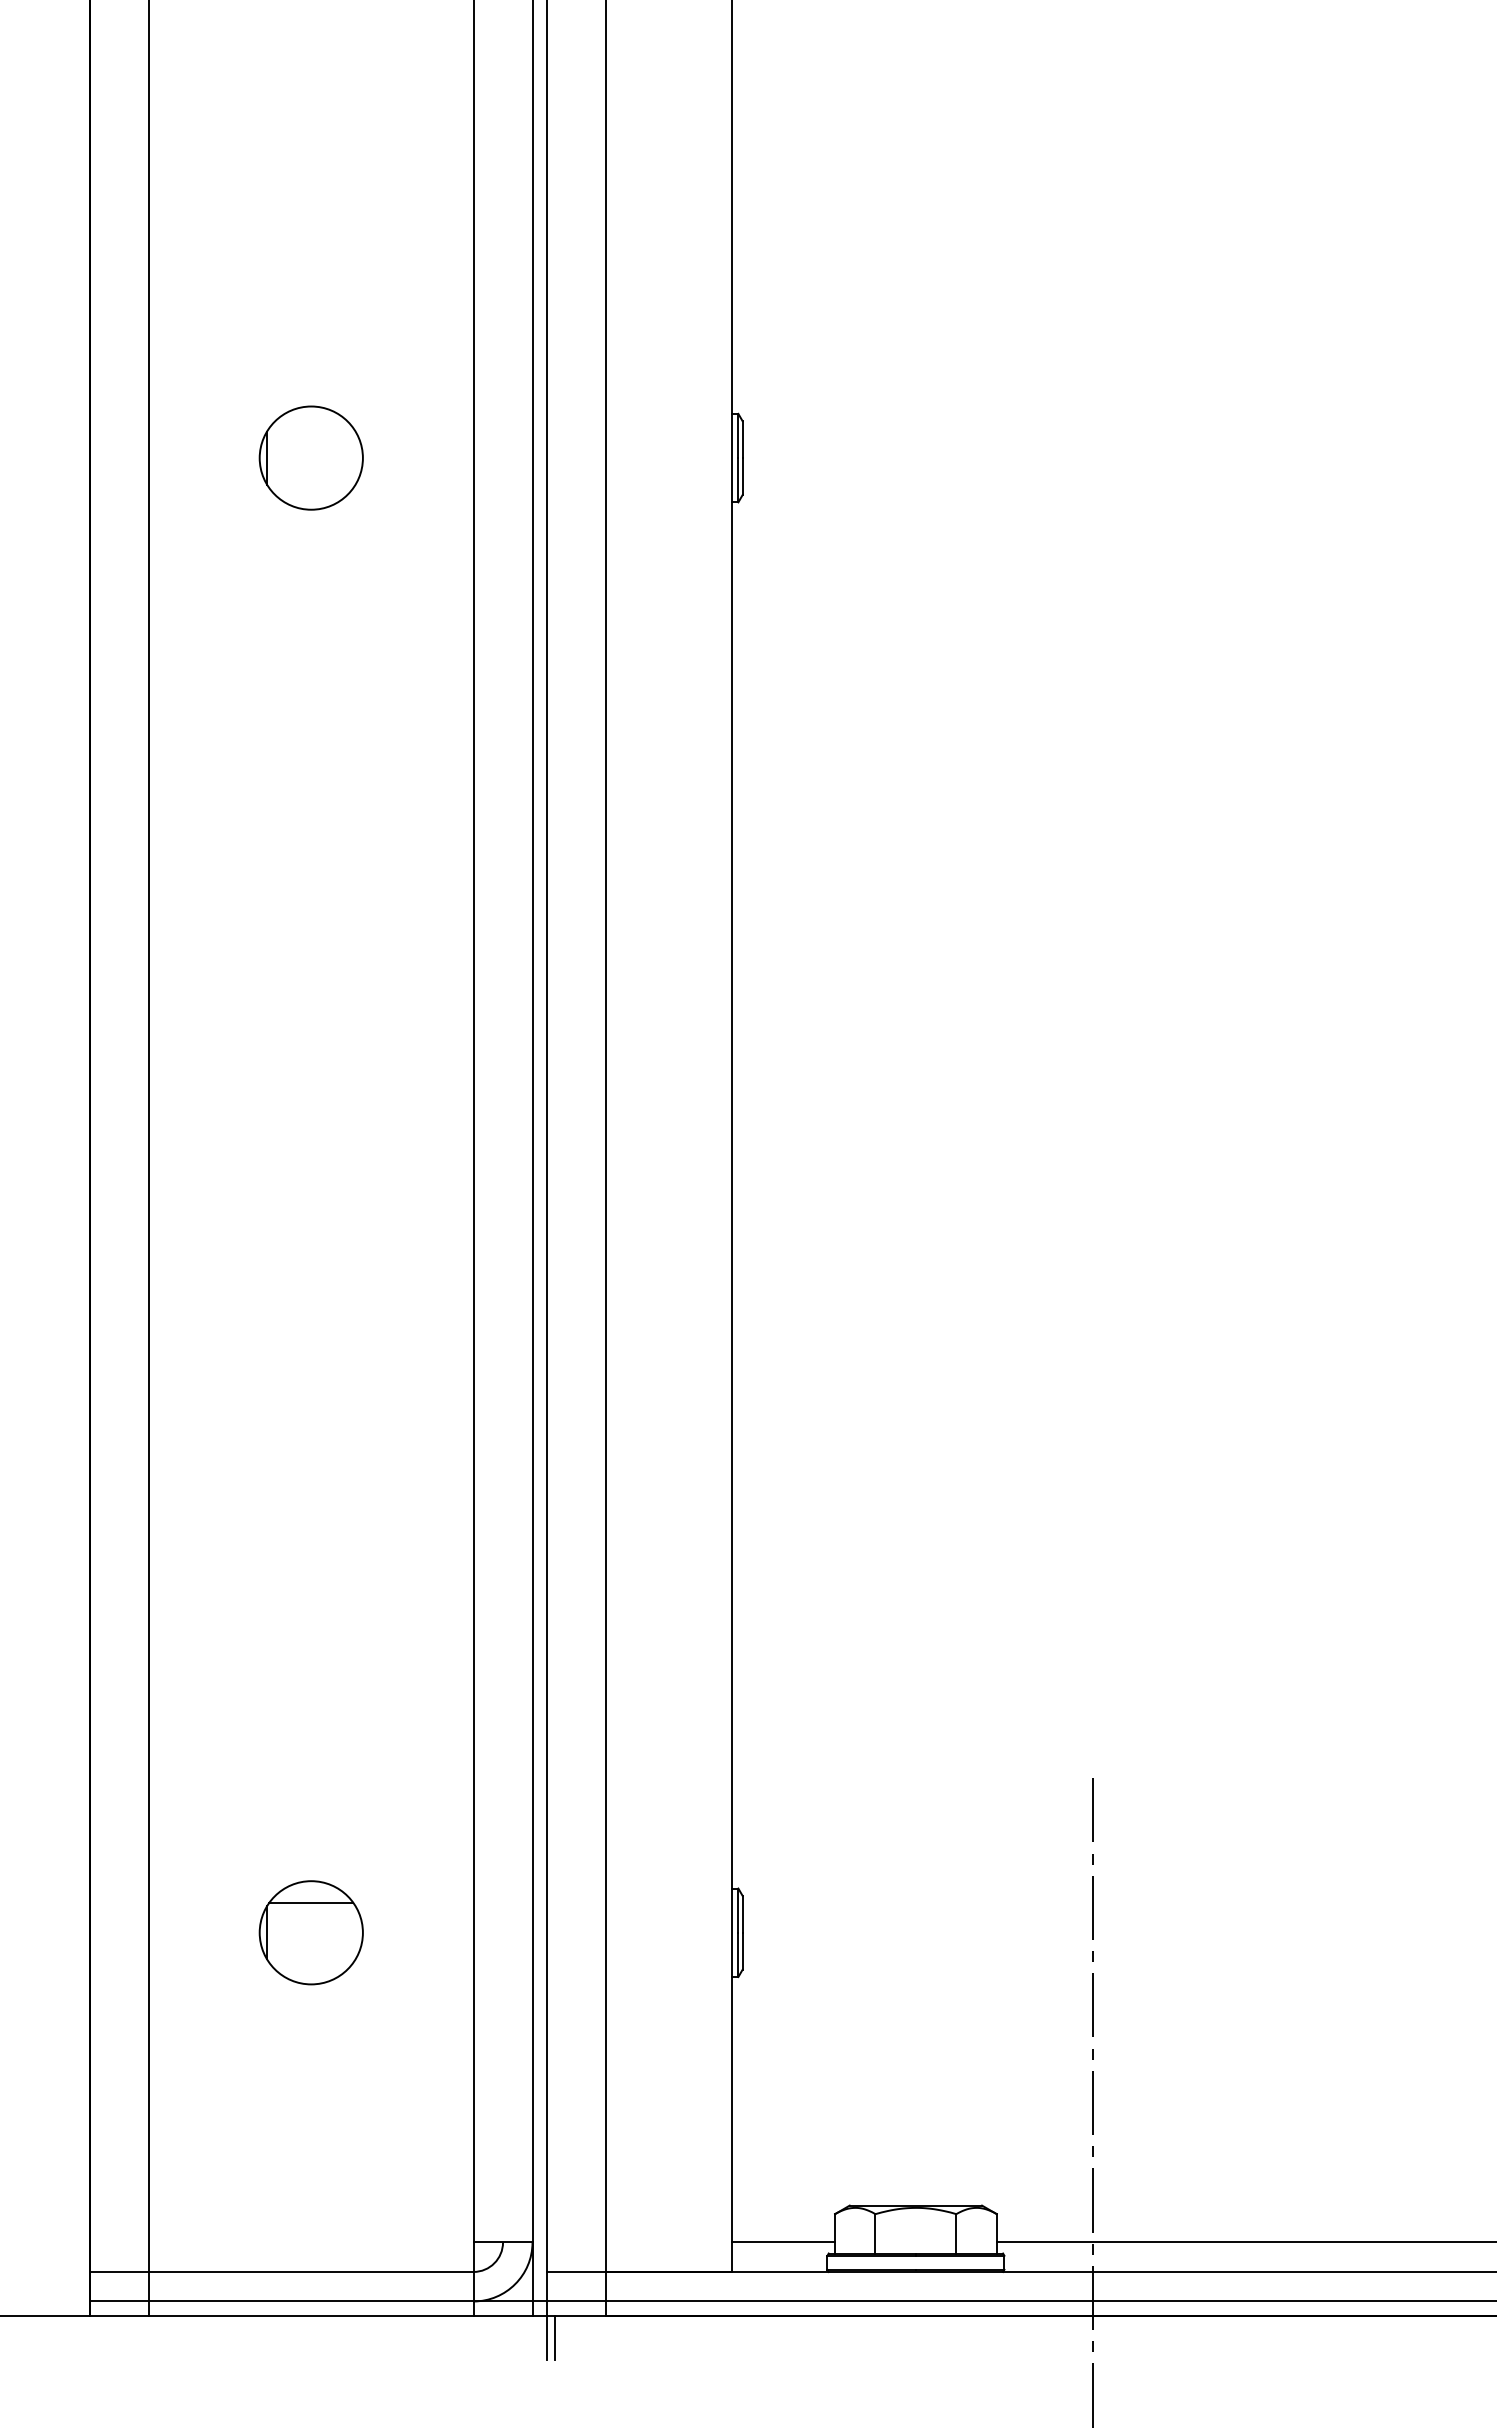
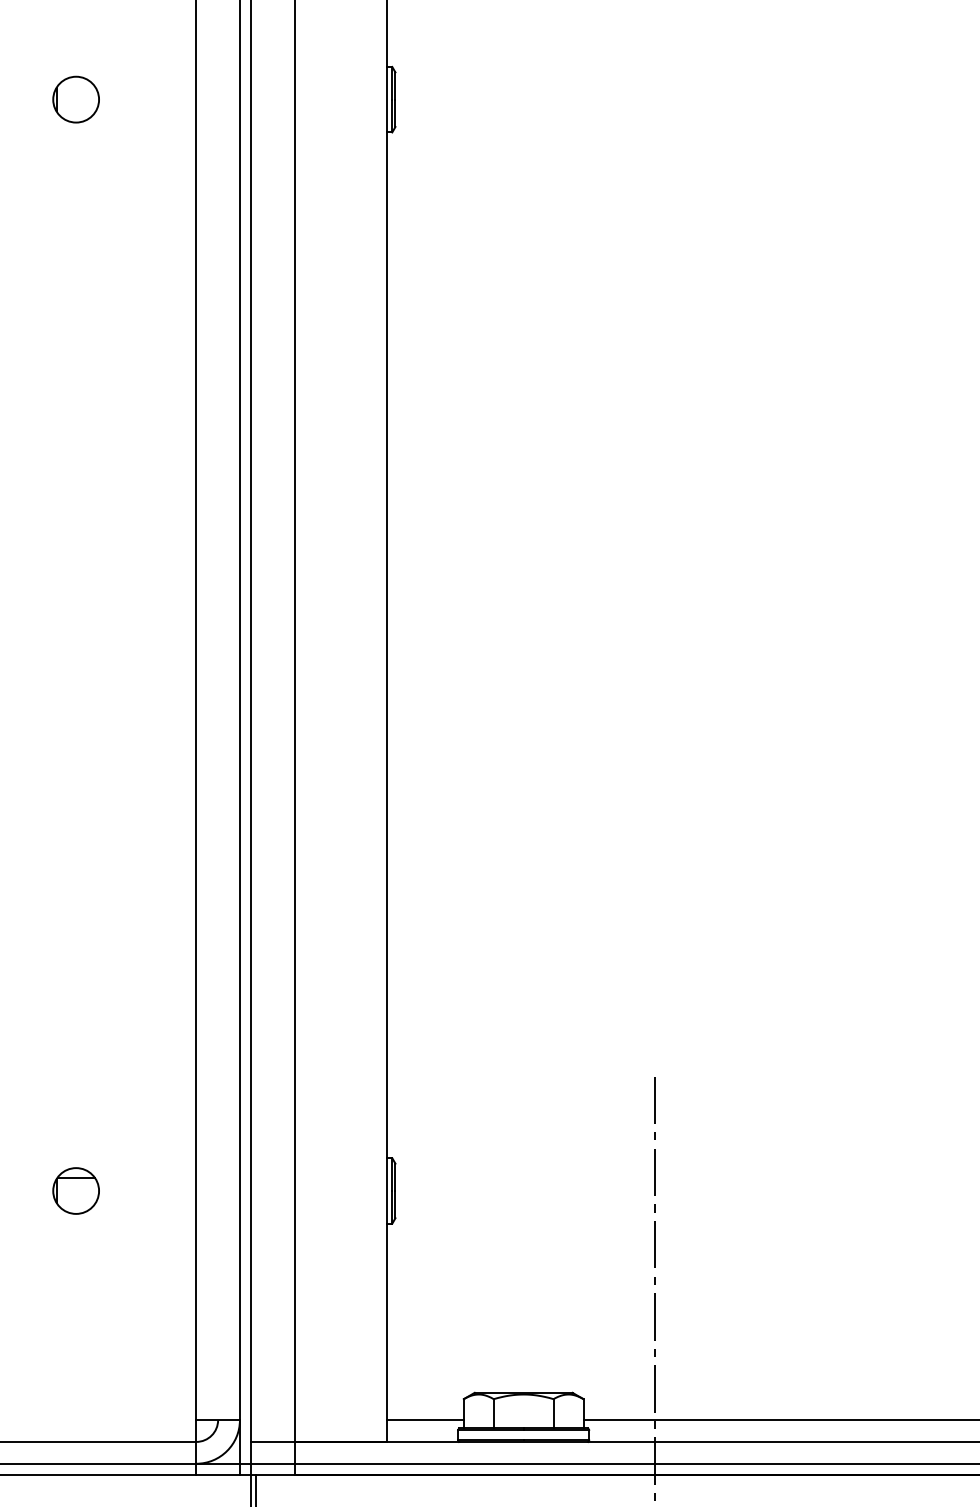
part: (310, 457) -> (75, 99), size x0.6
part: (310, 1932) -> (75, 1190), size x0.6

